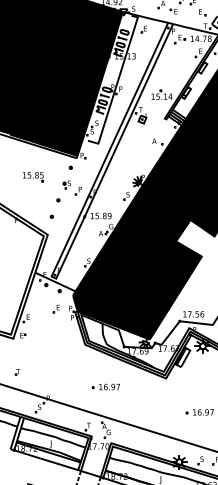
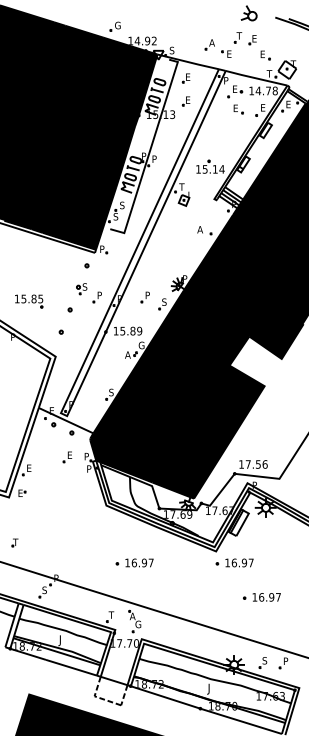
part: (143, 46) -> (185, 101), added
part: (182, 52) -> (238, 109), added
part: (33, 177) -> (29, 301), moved
part: (113, 191) -> (144, 297), added
part: (179, 386) -> (234, 562), added

